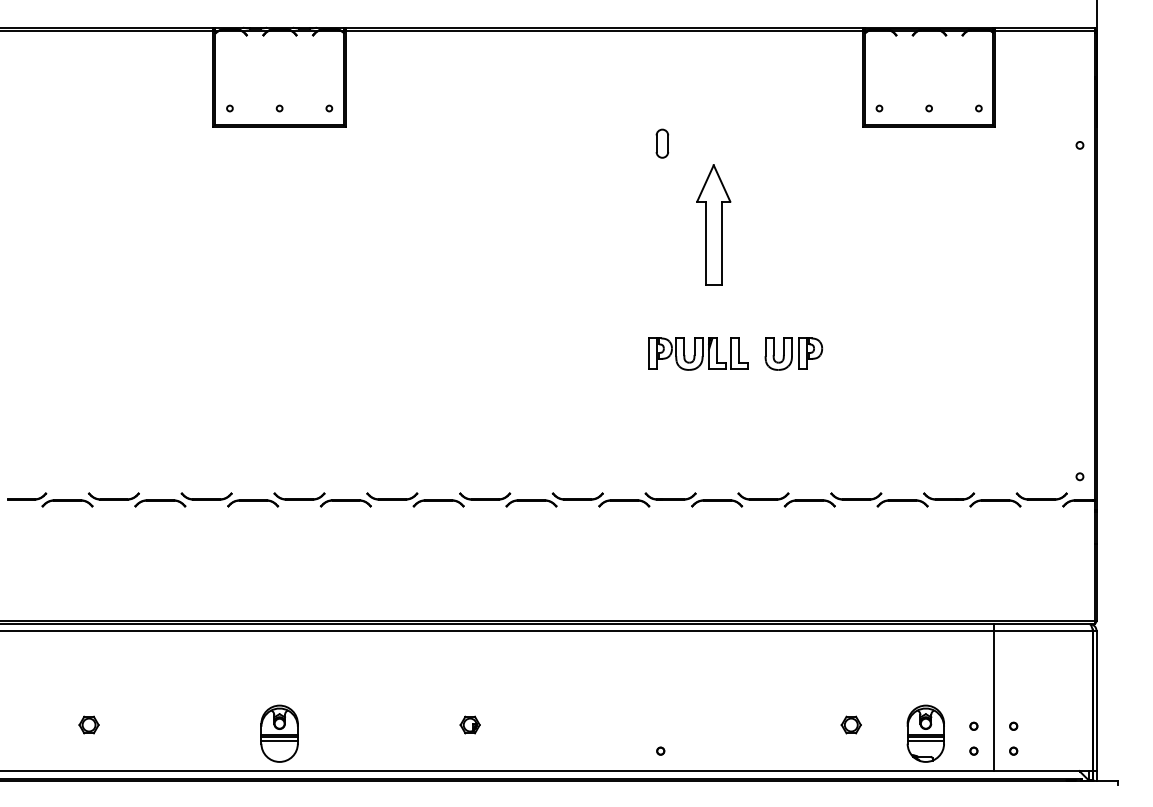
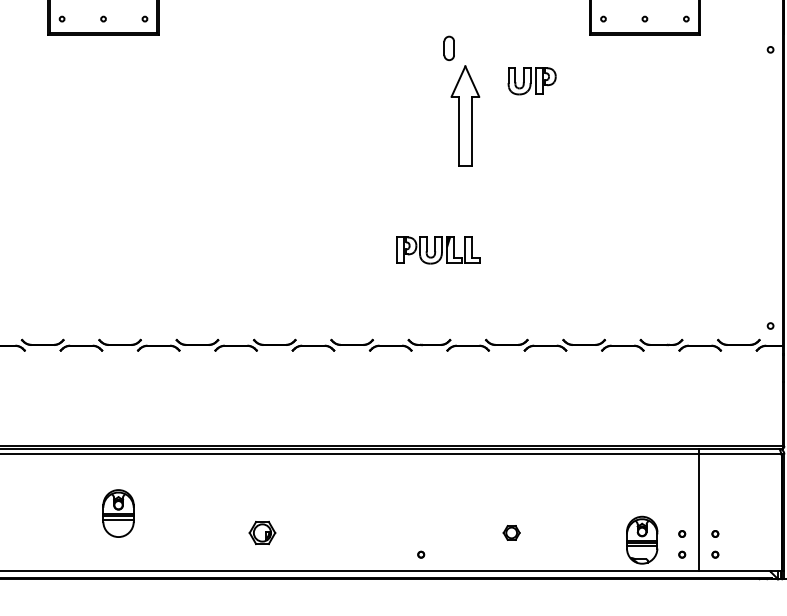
part: (662, 143) -> (449, 48), moved
part: (698, 353) -> (438, 249), moved
part: (793, 353) -> (531, 80), moved
part: (469, 724) -> (261, 532), size x1.6
part: (850, 724) -> (511, 532), moved
part: (279, 733) -> (118, 513), moved

